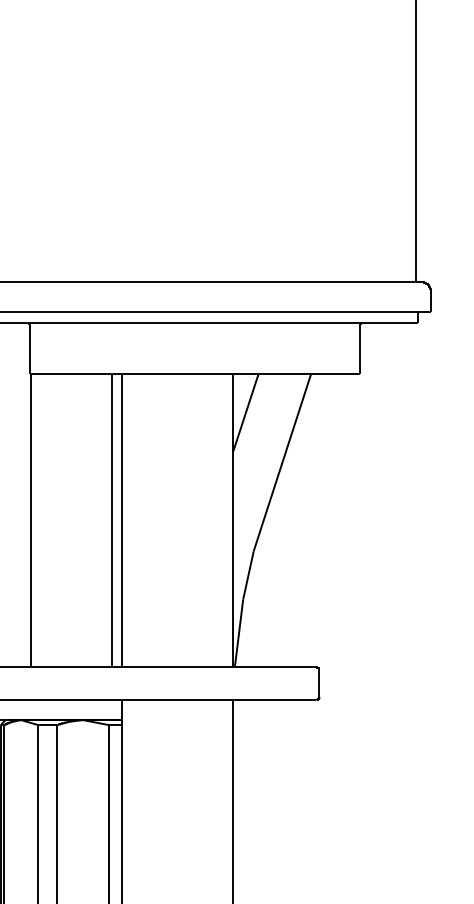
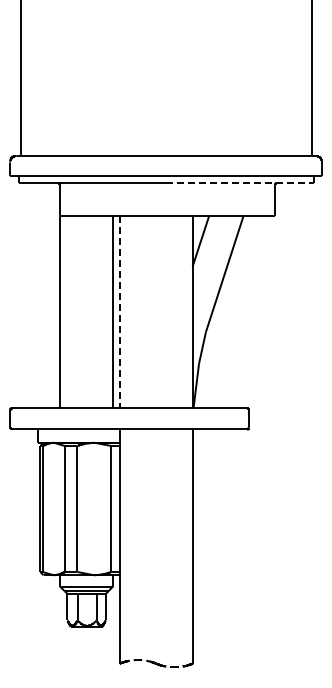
line: (305, 322) -> (239, 182), solid -> dashed
line: (121, 521) -> (119, 312), solid -> dashed

